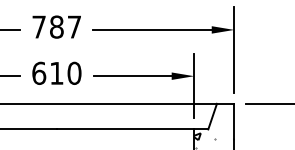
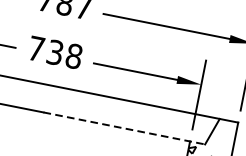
text: (56, 72) -> (55, 51), 610 -> 738
line: (132, 129) -> (124, 128), solid -> dashed

